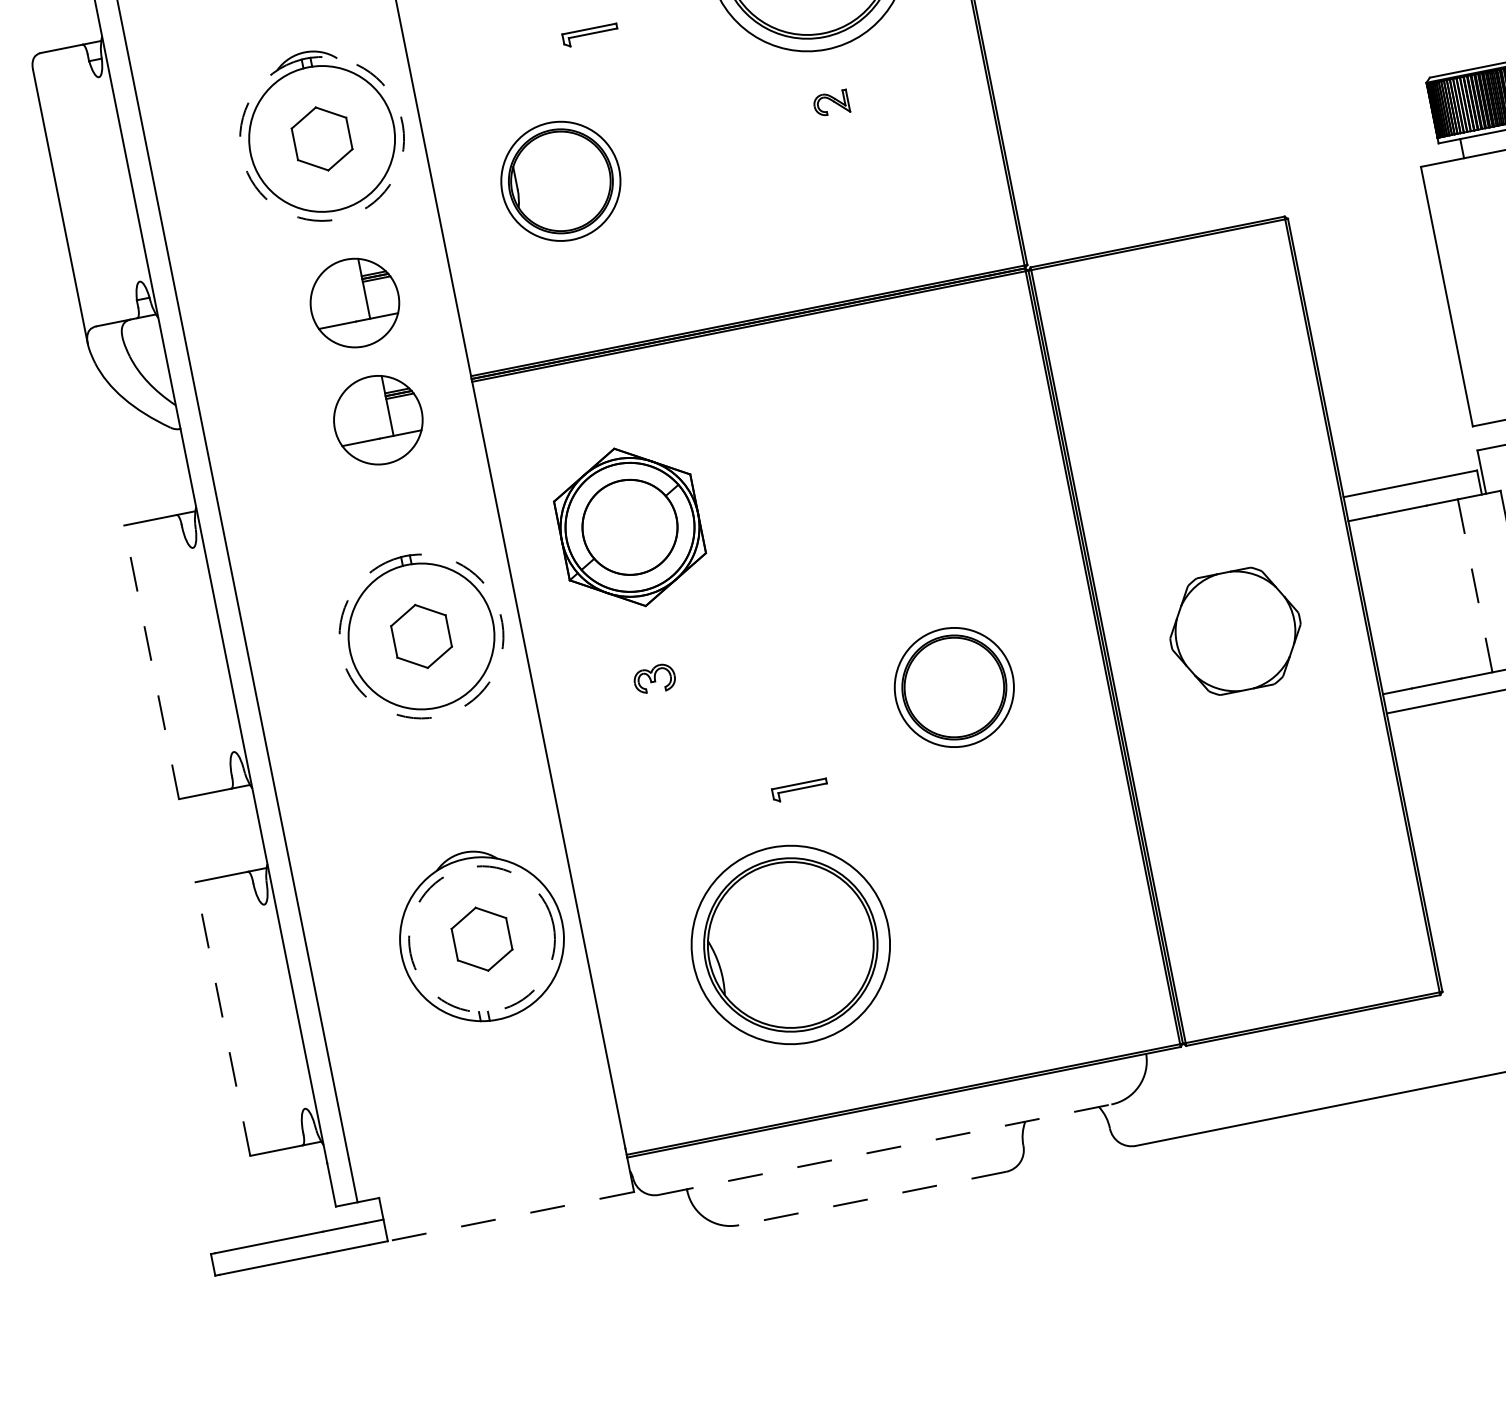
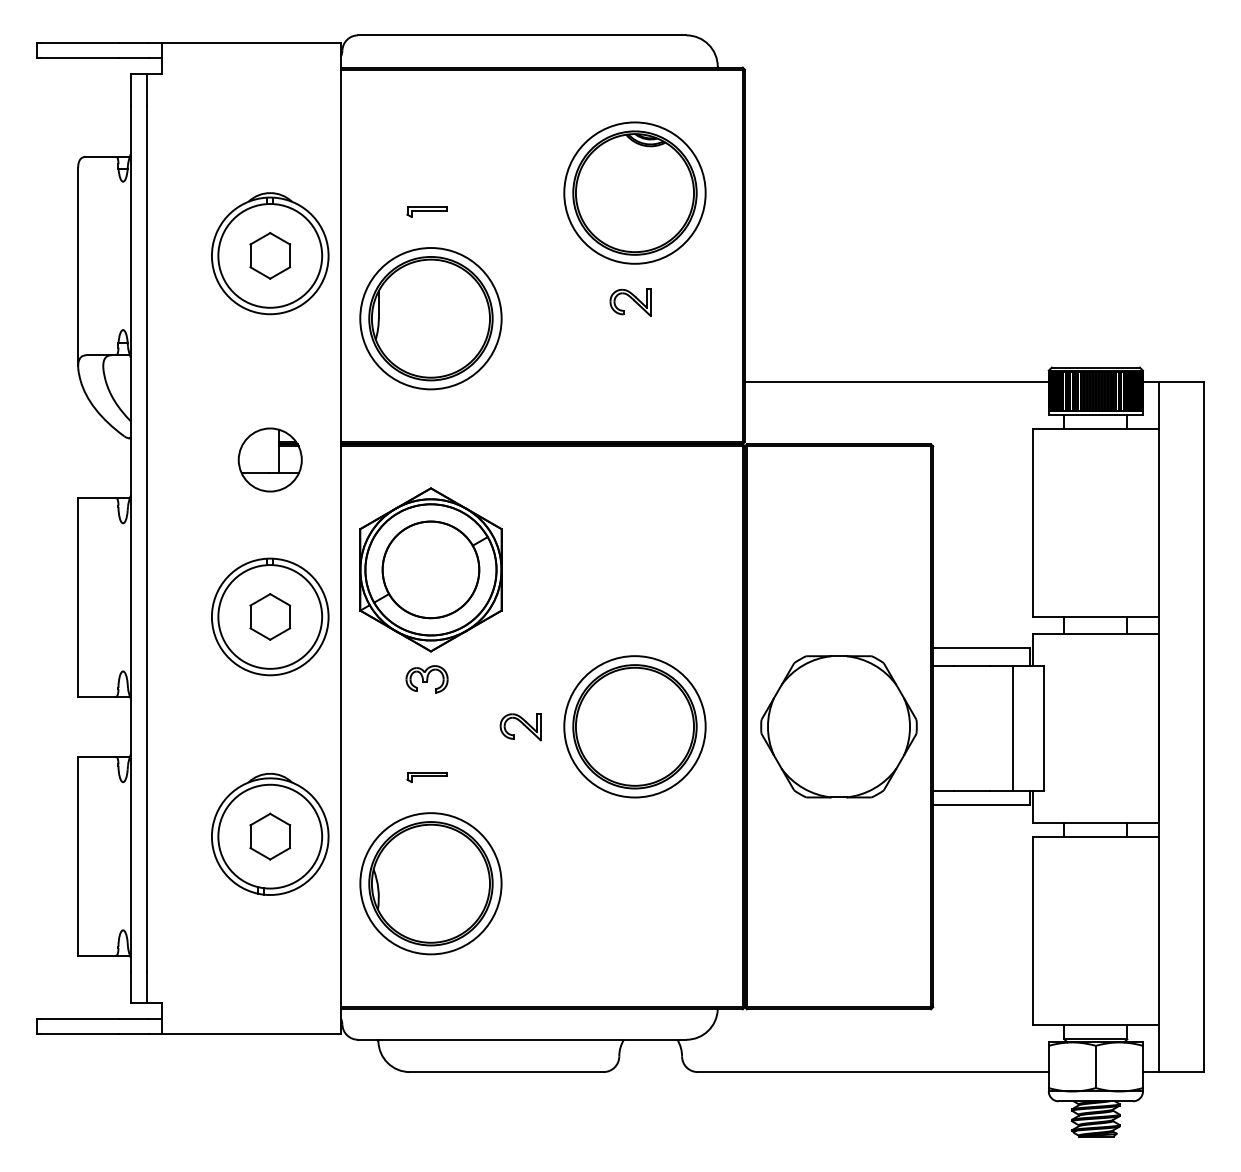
part: (589, 34) -> (426, 211), moved
part: (831, 103) -> (630, 302), size x1.67
line: (1219, 139) -> (896, 381), added
part: (560, 181) -> (430, 318), size x1.67
arc: (338, 219) -> (270, 314), dashed -> solid
part: (353, 302) -> (269, 374), removed
part: (629, 526) -> (430, 569), size x1.43
line: (1475, 585) -> (1012, 728), dashed -> solid
part: (1234, 630) -> (838, 726), size x1.67
line: (151, 661) -> (78, 596), dashed -> solid
part: (654, 679) -> (426, 679), size x1.43
part: (953, 687) -> (634, 726), size x1.67
arc: (437, 717) -> (270, 675), dashed -> solid
part: (796, 719) -> (520, 727), added
part: (799, 790) -> (426, 777), moved
circle: (482, 938) -> (270, 836), dashed -> solid
part: (790, 944) -> (430, 883), moved
line: (222, 1017) -> (78, 855), dashed -> solid
line: (885, 1149) -> (522, 1039), dashed -> solid
line: (872, 1199) -> (506, 1072), dashed -> solid
line: (510, 1216) -> (251, 1034), dashed -> solid

